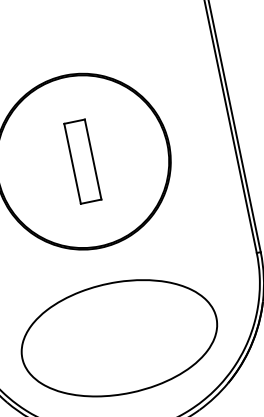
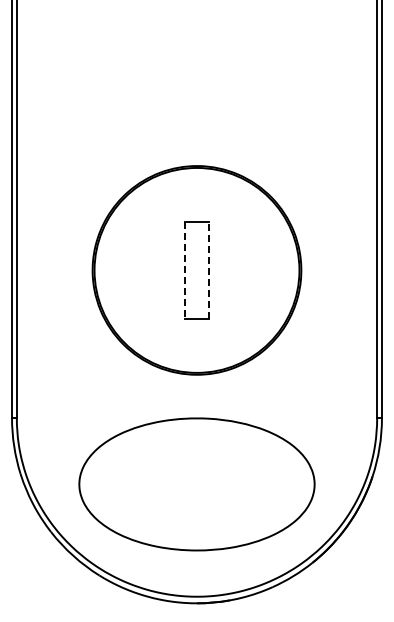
line: (93, 158) -> (209, 269), solid -> dashed
line: (72, 163) -> (184, 270), solid -> dashed

